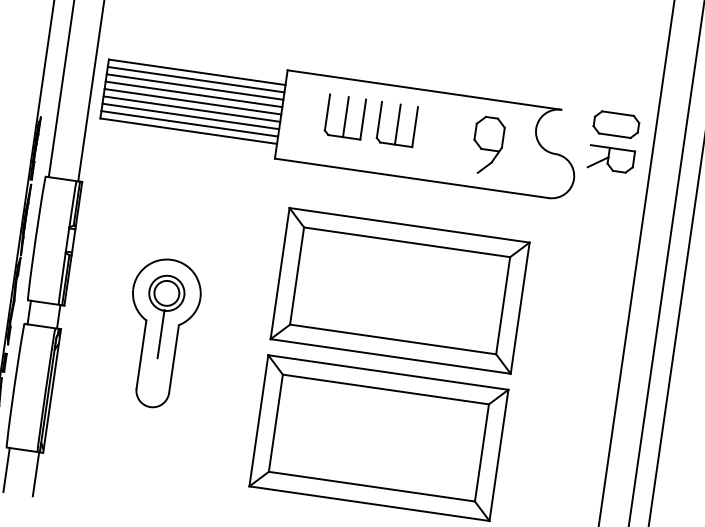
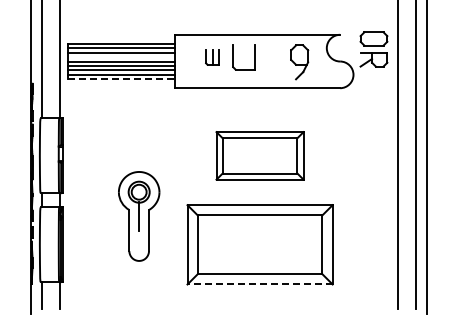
line: (192, 94) -> (120, 57), removed
part: (344, 116) -> (212, 57), size x0.6
line: (397, 124) -> (244, 57), removed
line: (189, 131) -> (121, 79), solid -> dashed
part: (399, 290) -> (259, 155), size x0.6
part: (161, 333) -> (139, 216), moved
line: (370, 503) -> (260, 284), solid -> dashed

